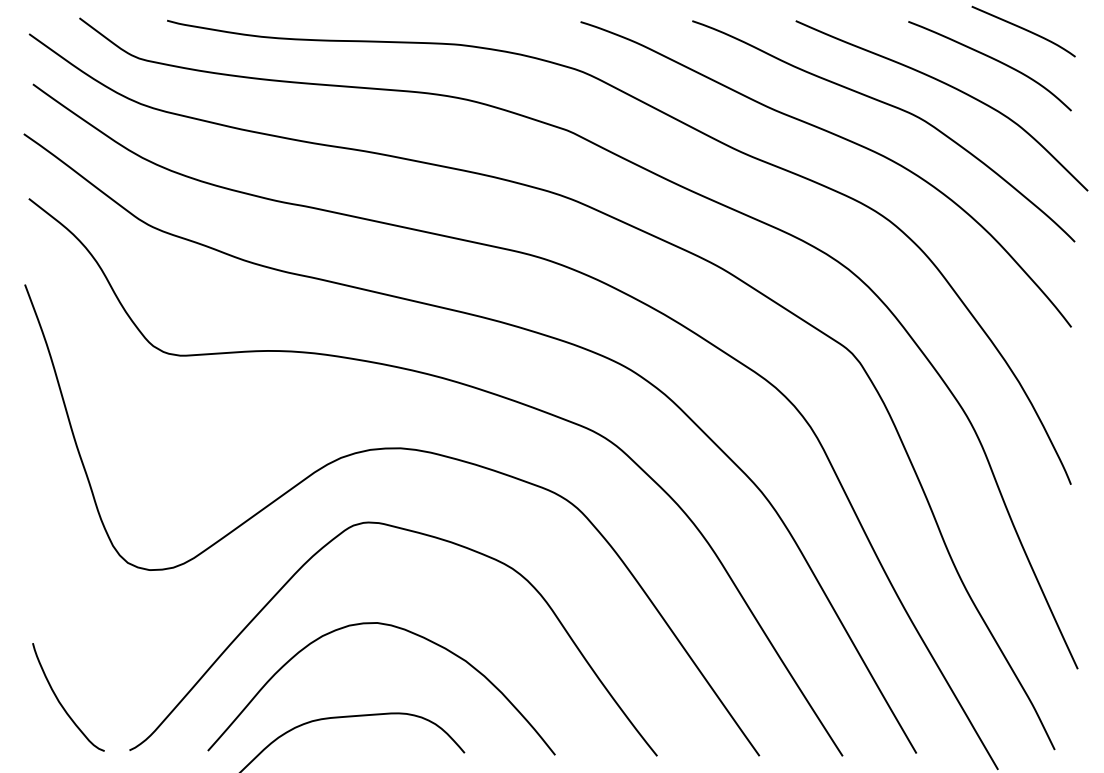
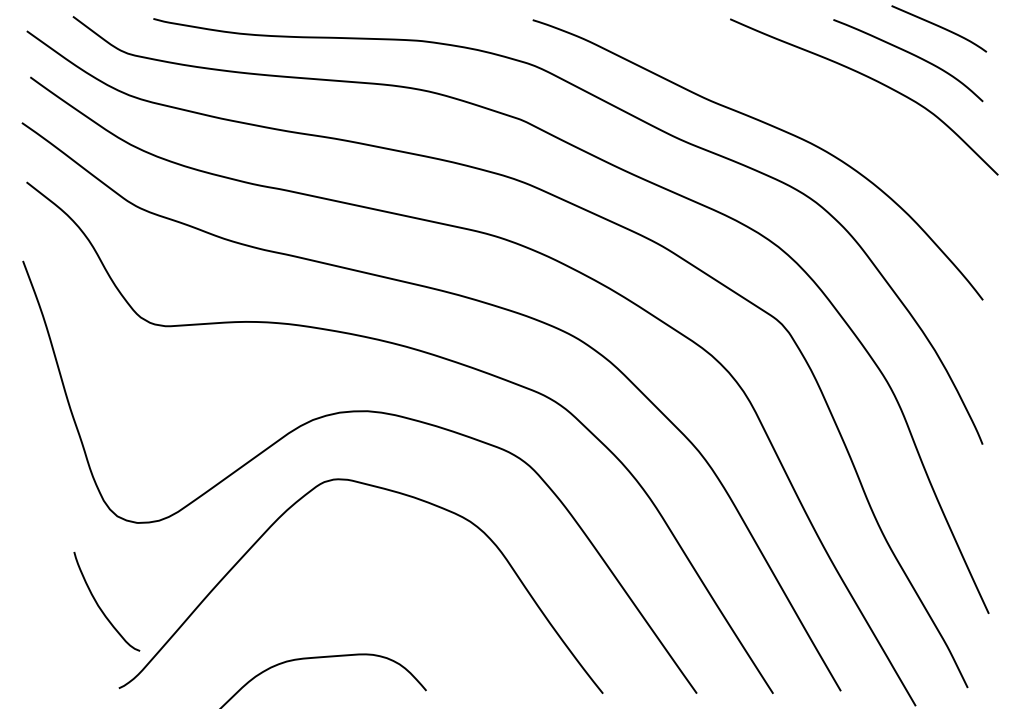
curve: (895, 108) -> (821, 99), removed
curve: (400, 629) -> (367, 577), removed
curve: (60, 701) -> (99, 605), moved

